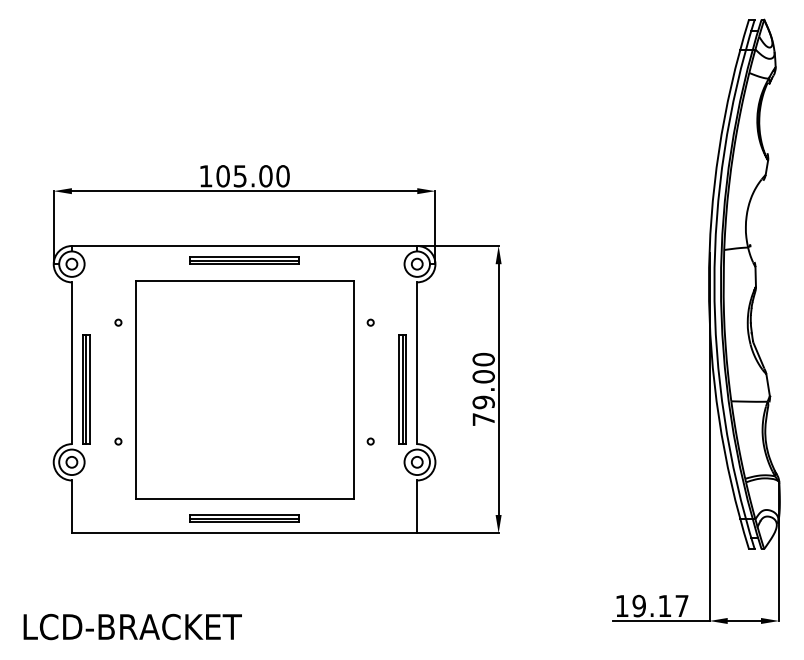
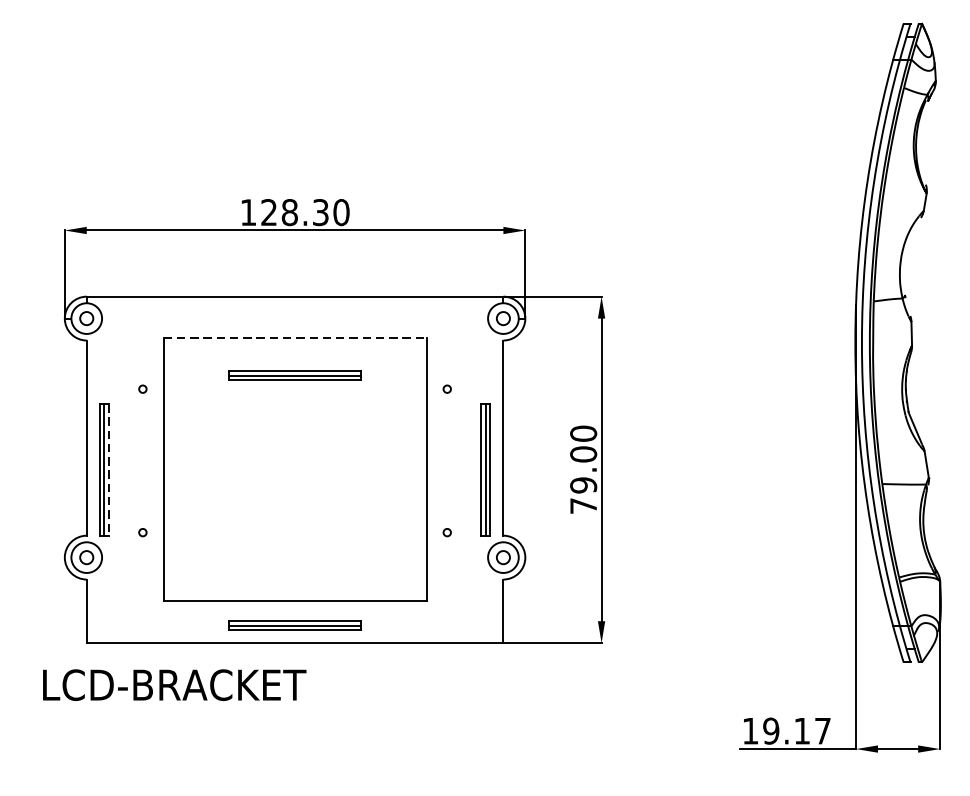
text: (244, 176) -> (294, 212), 105.00 -> 128.30
part: (244, 260) -> (294, 375), moved
line: (245, 280) -> (296, 338), solid -> dashed
line: (90, 389) -> (109, 469), solid -> dashed
text: (132, 626) -> (174, 684), moved

